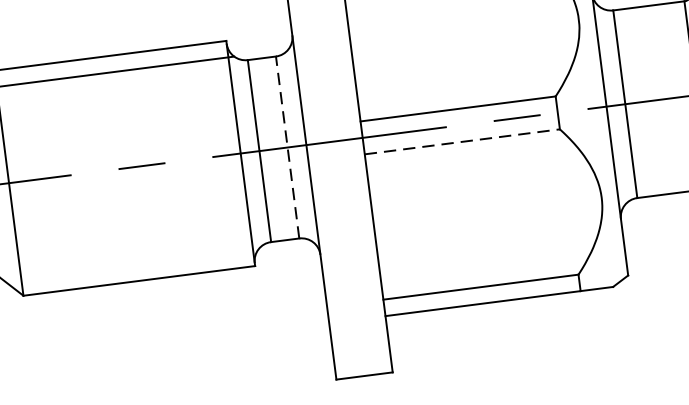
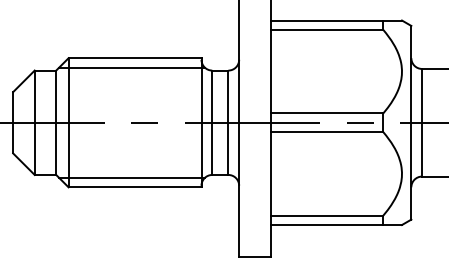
line: (462, 142) -> (327, 132), dashed -> solid
line: (287, 147) -> (228, 122), dashed -> solid
line: (130, 264) -> (131, 177), added

